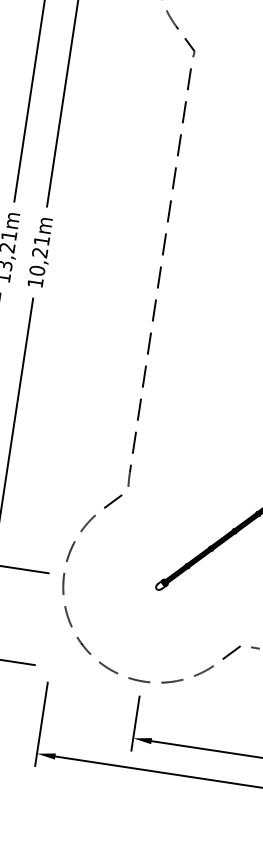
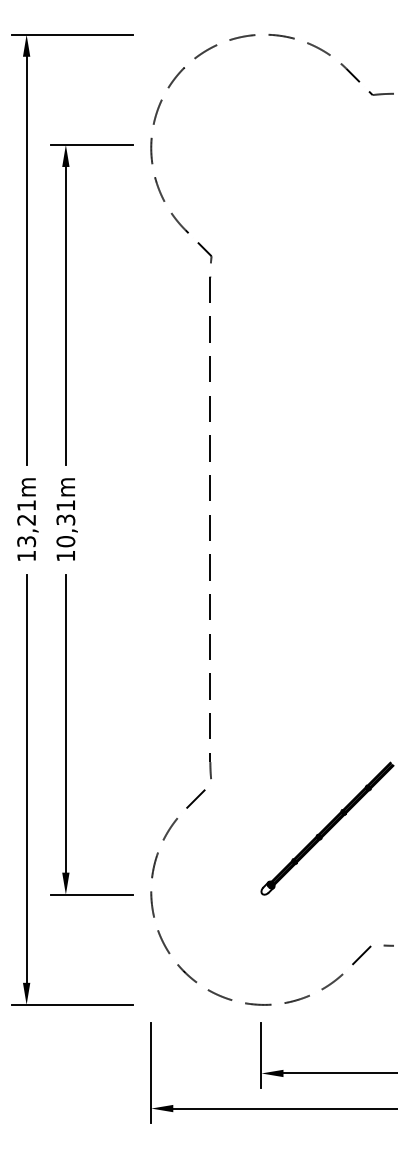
text: (39, 252) -> (65, 519), 10,21m -> 10,31m

